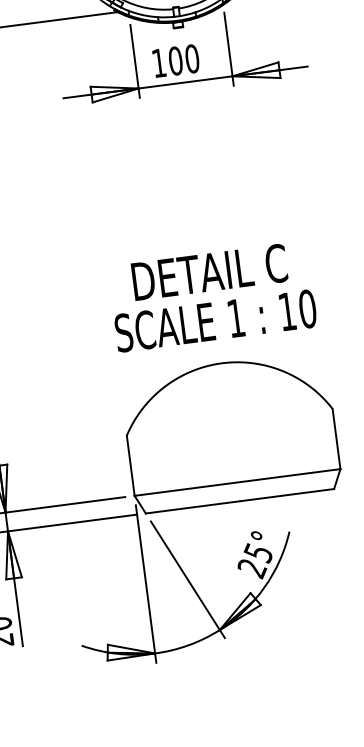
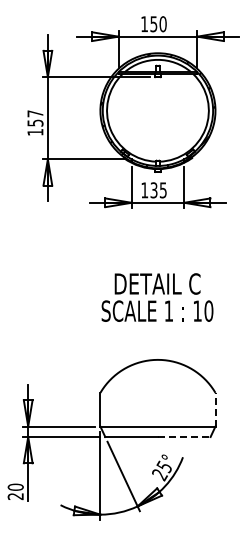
text: (183, 60) -> (158, 190), 100 -> 135
text: (212, 296) -> (157, 297), moved
line: (336, 438) -> (215, 409), solid -> dashed
line: (287, 495) -> (184, 437), solid -> dashed

